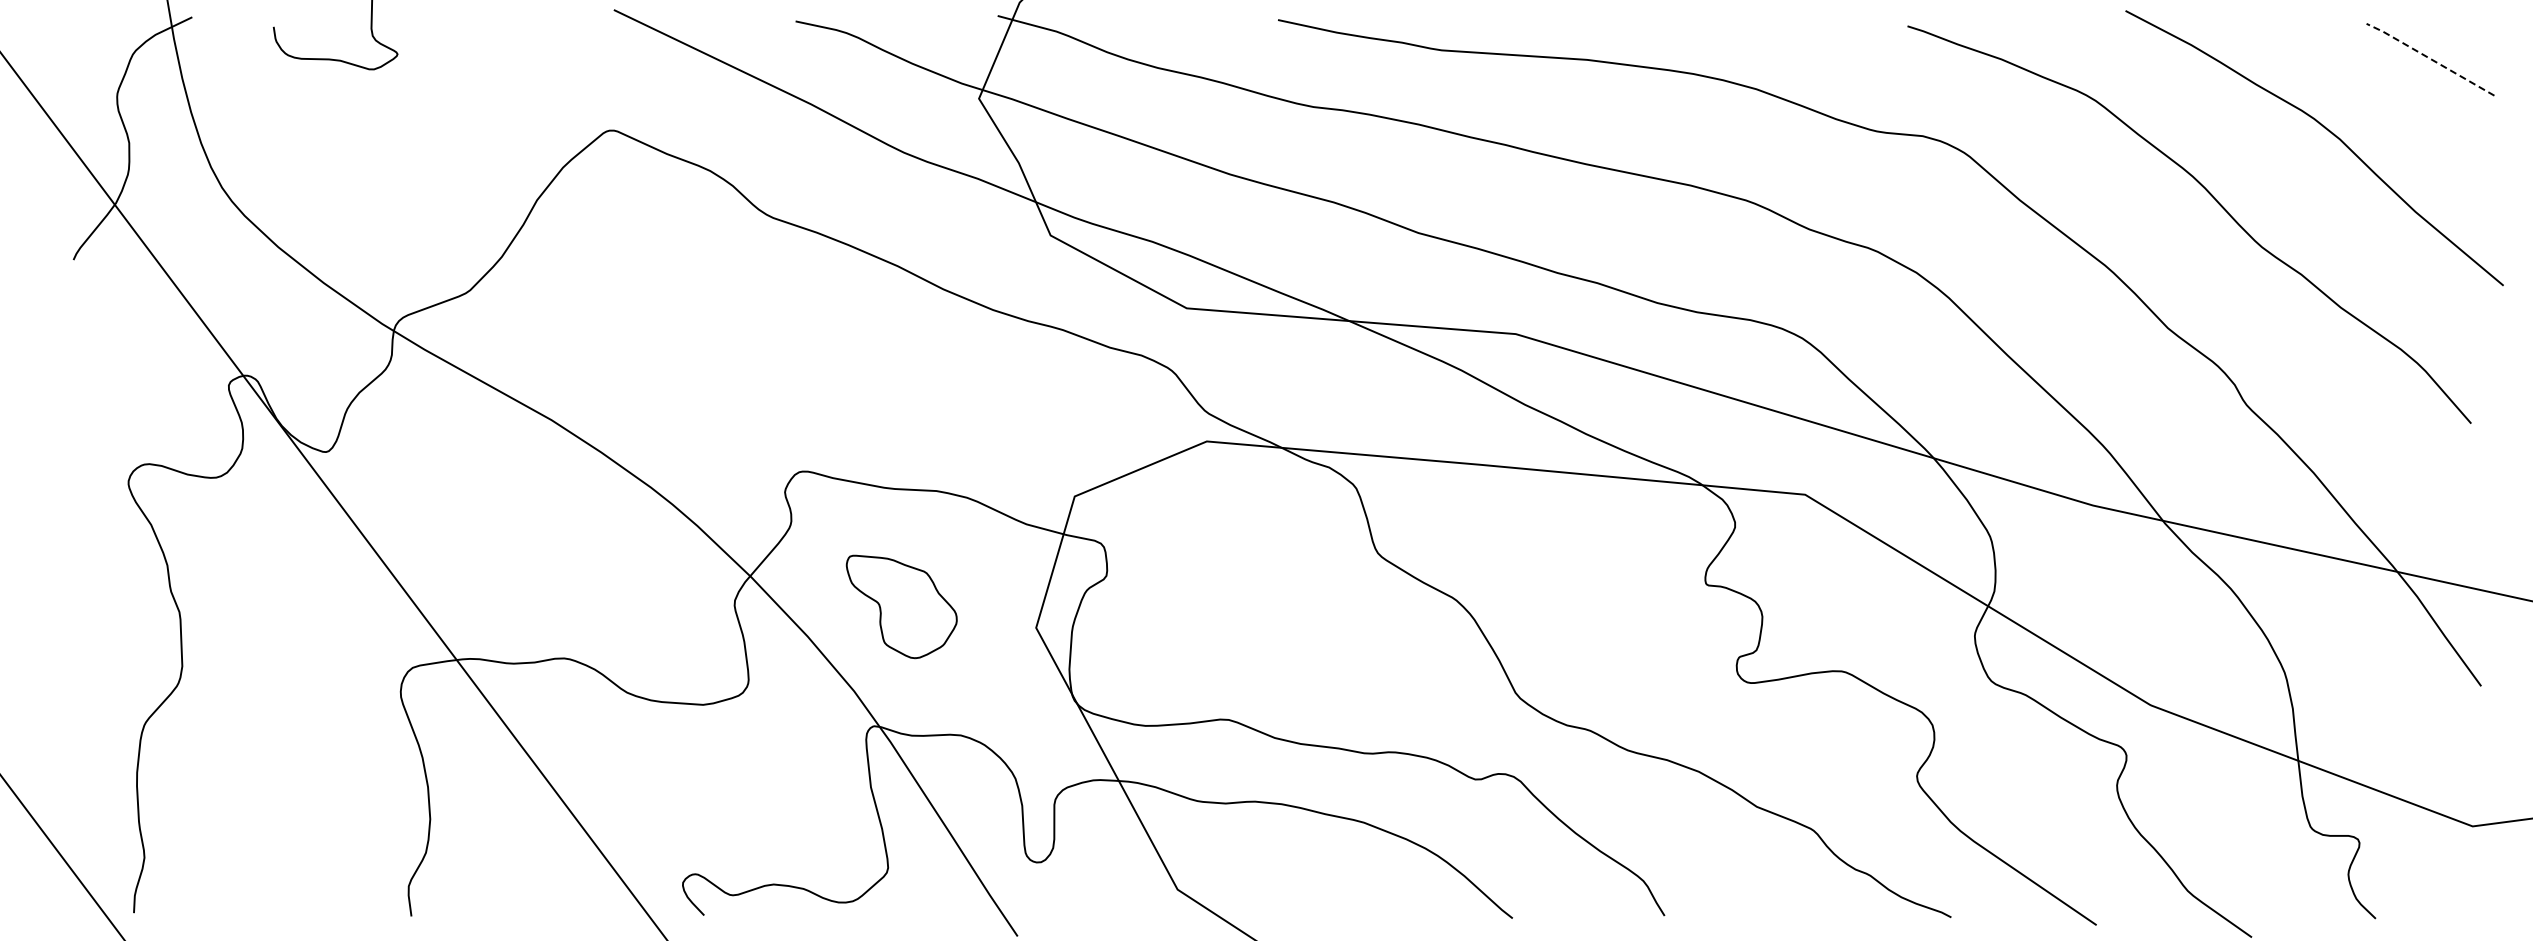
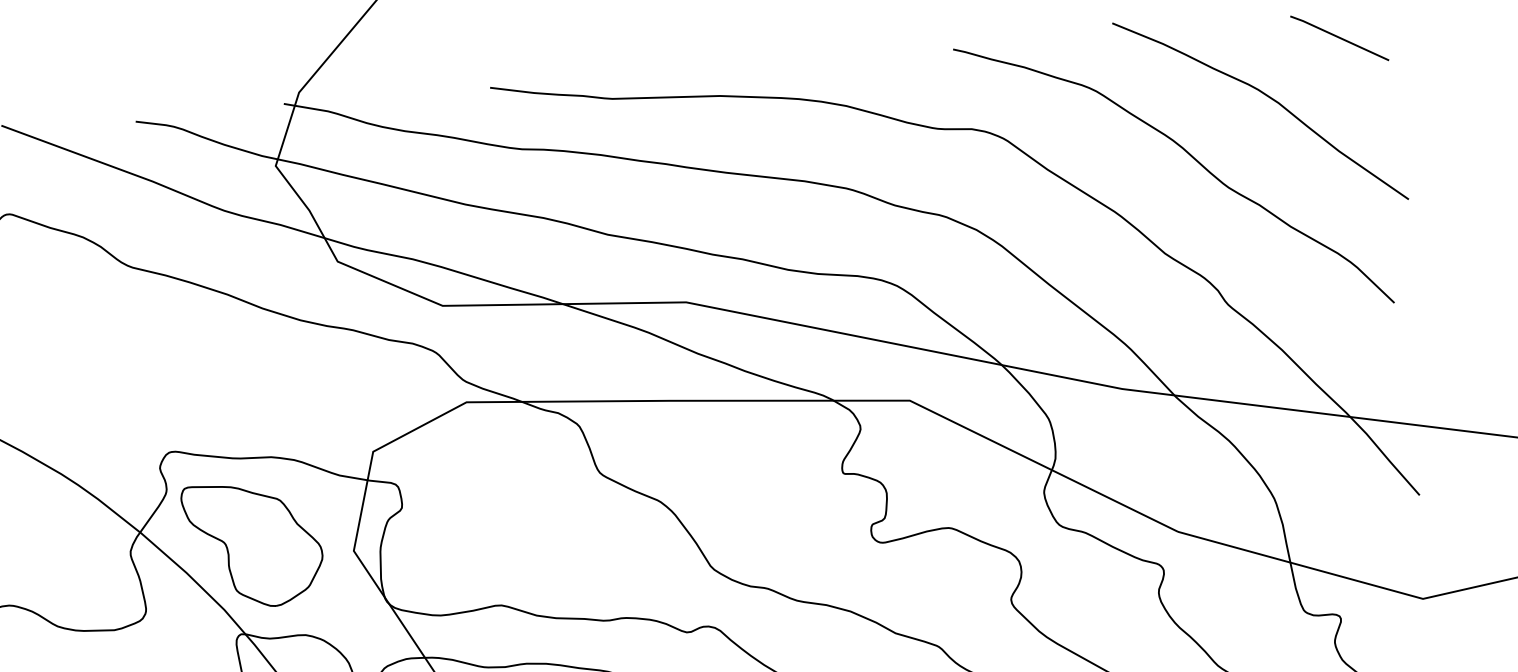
line: (2429, 58) -> (1338, 37), dashed -> solid
part: (901, 606) -> (253, 544), size x1.67

